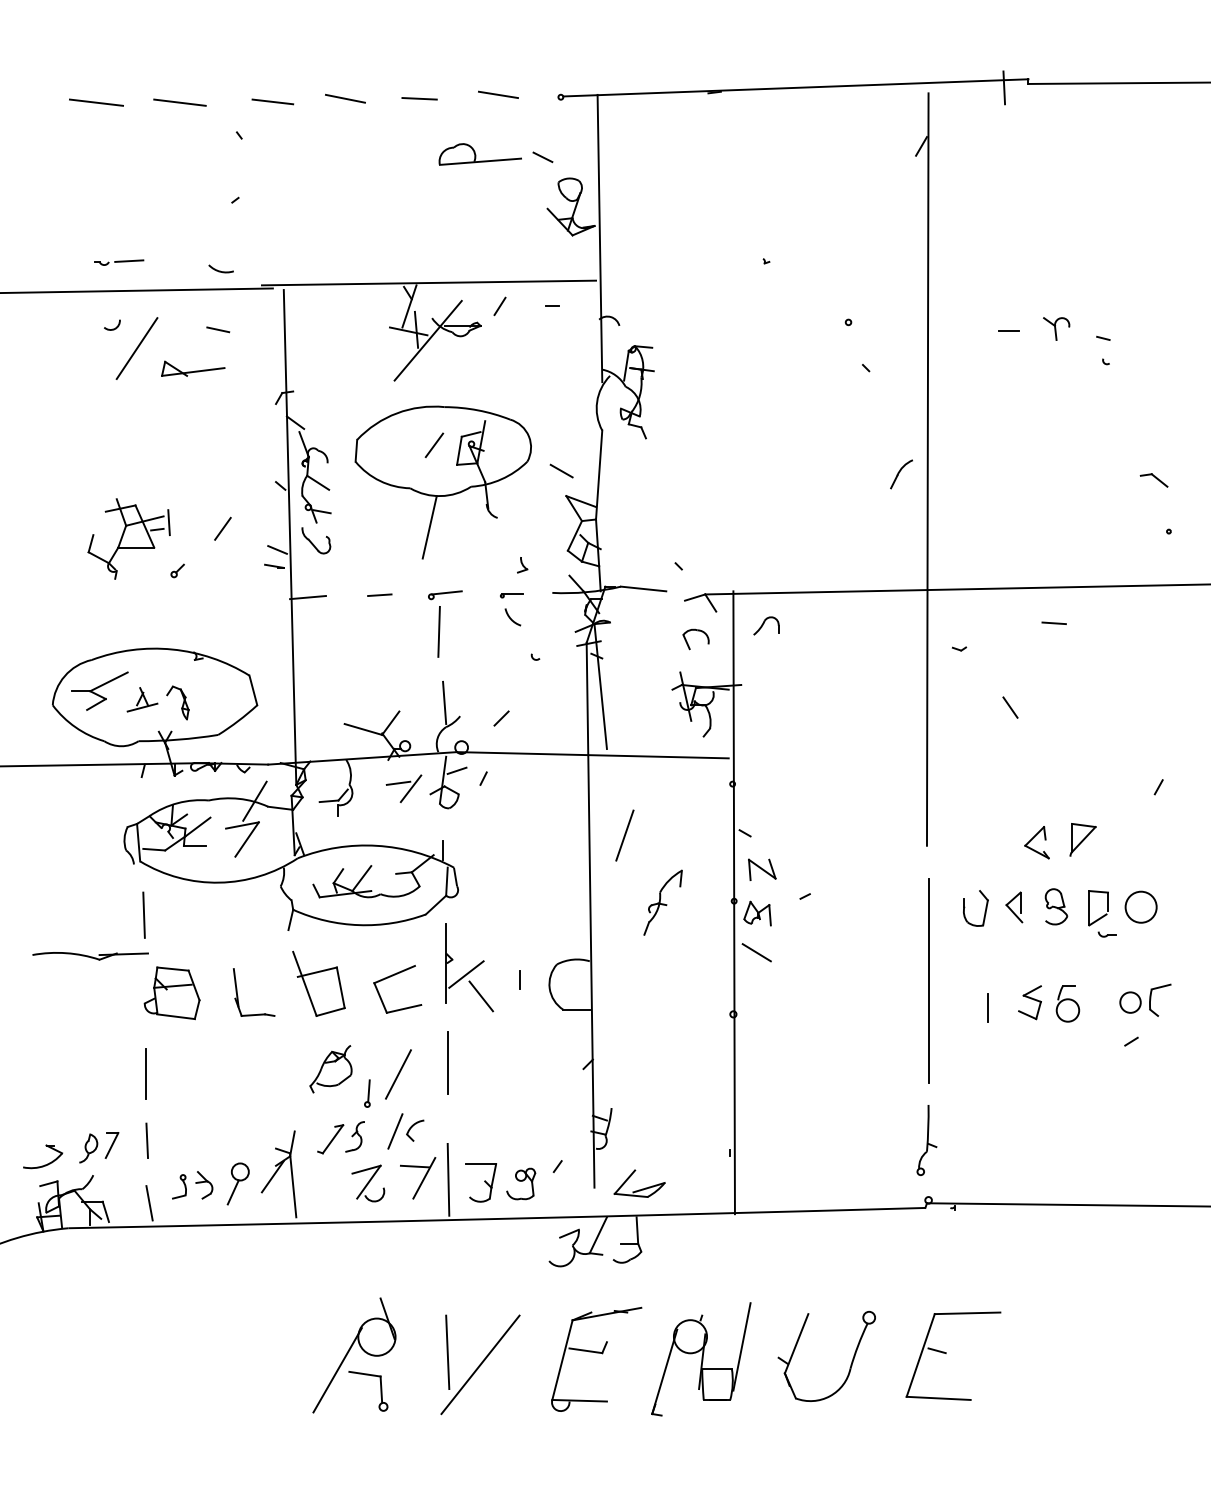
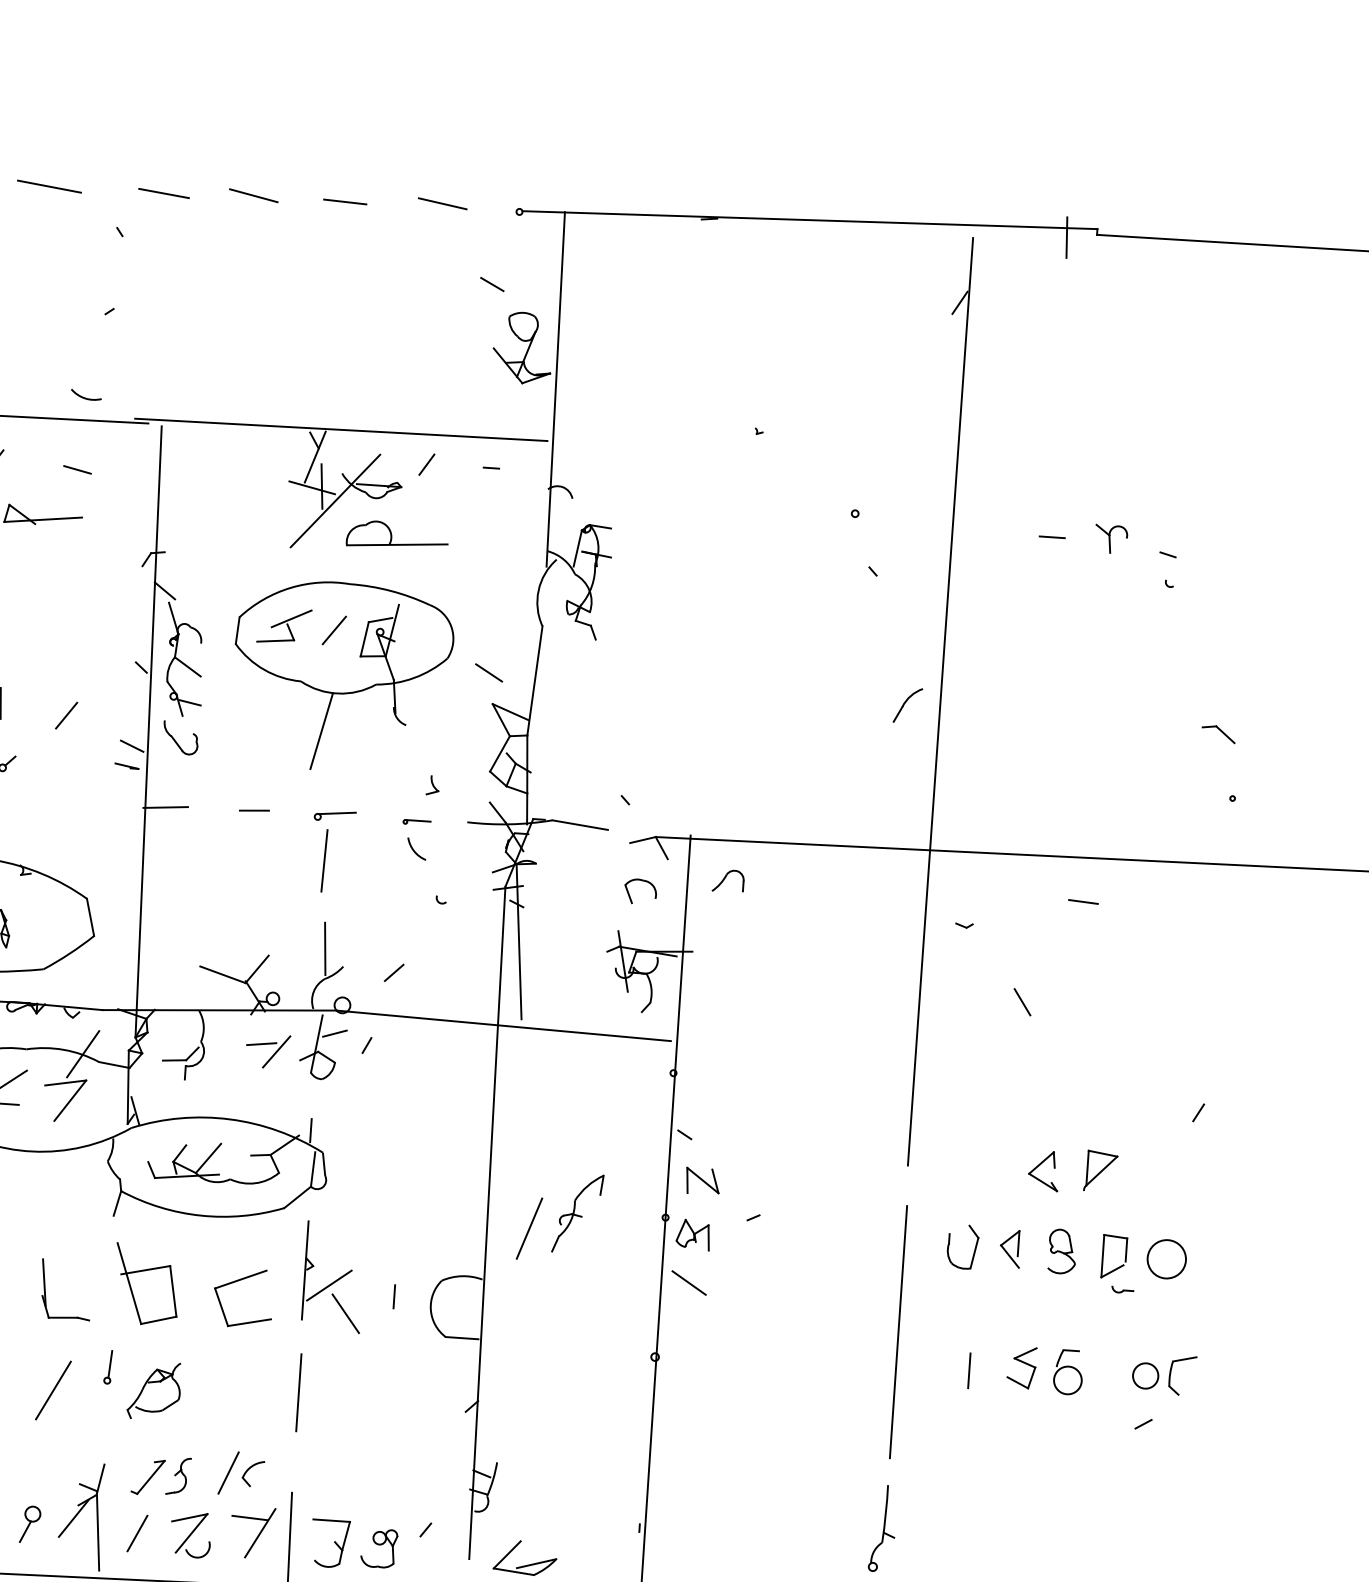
part: (479, 154) -> (396, 535), moved
part: (393, 444) -> (283, 625), added
line: (624, 835) -> (528, 1228), moved
line: (398, 1074) -> (53, 1390), moved
part: (367, 1093) -> (108, 1367), moved
part: (237, 1183) -> (29, 1523), size x0.71
line: (325, 1185) -> (137, 1533), added

